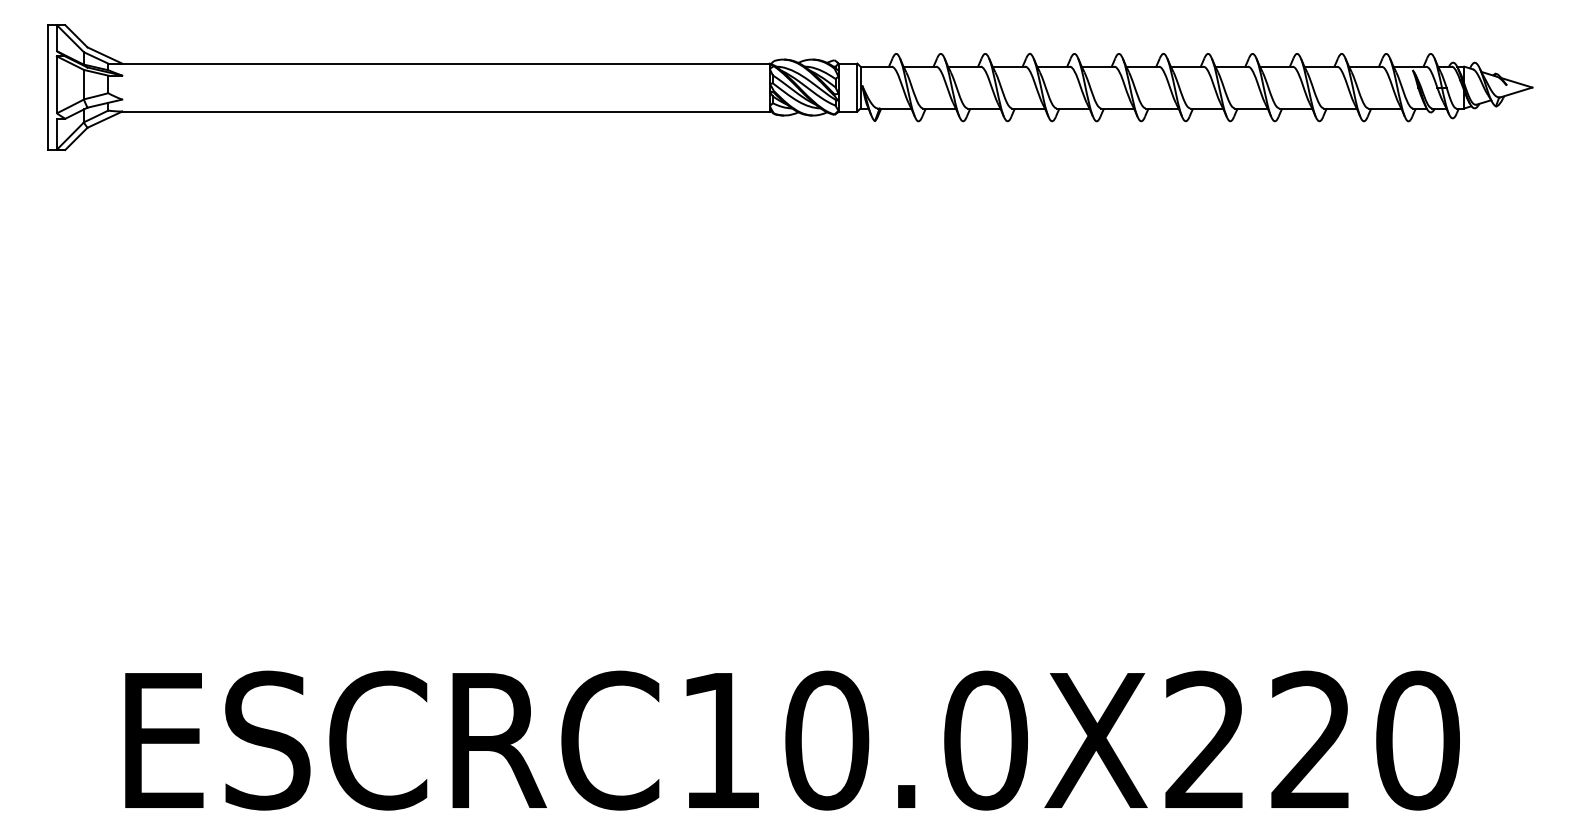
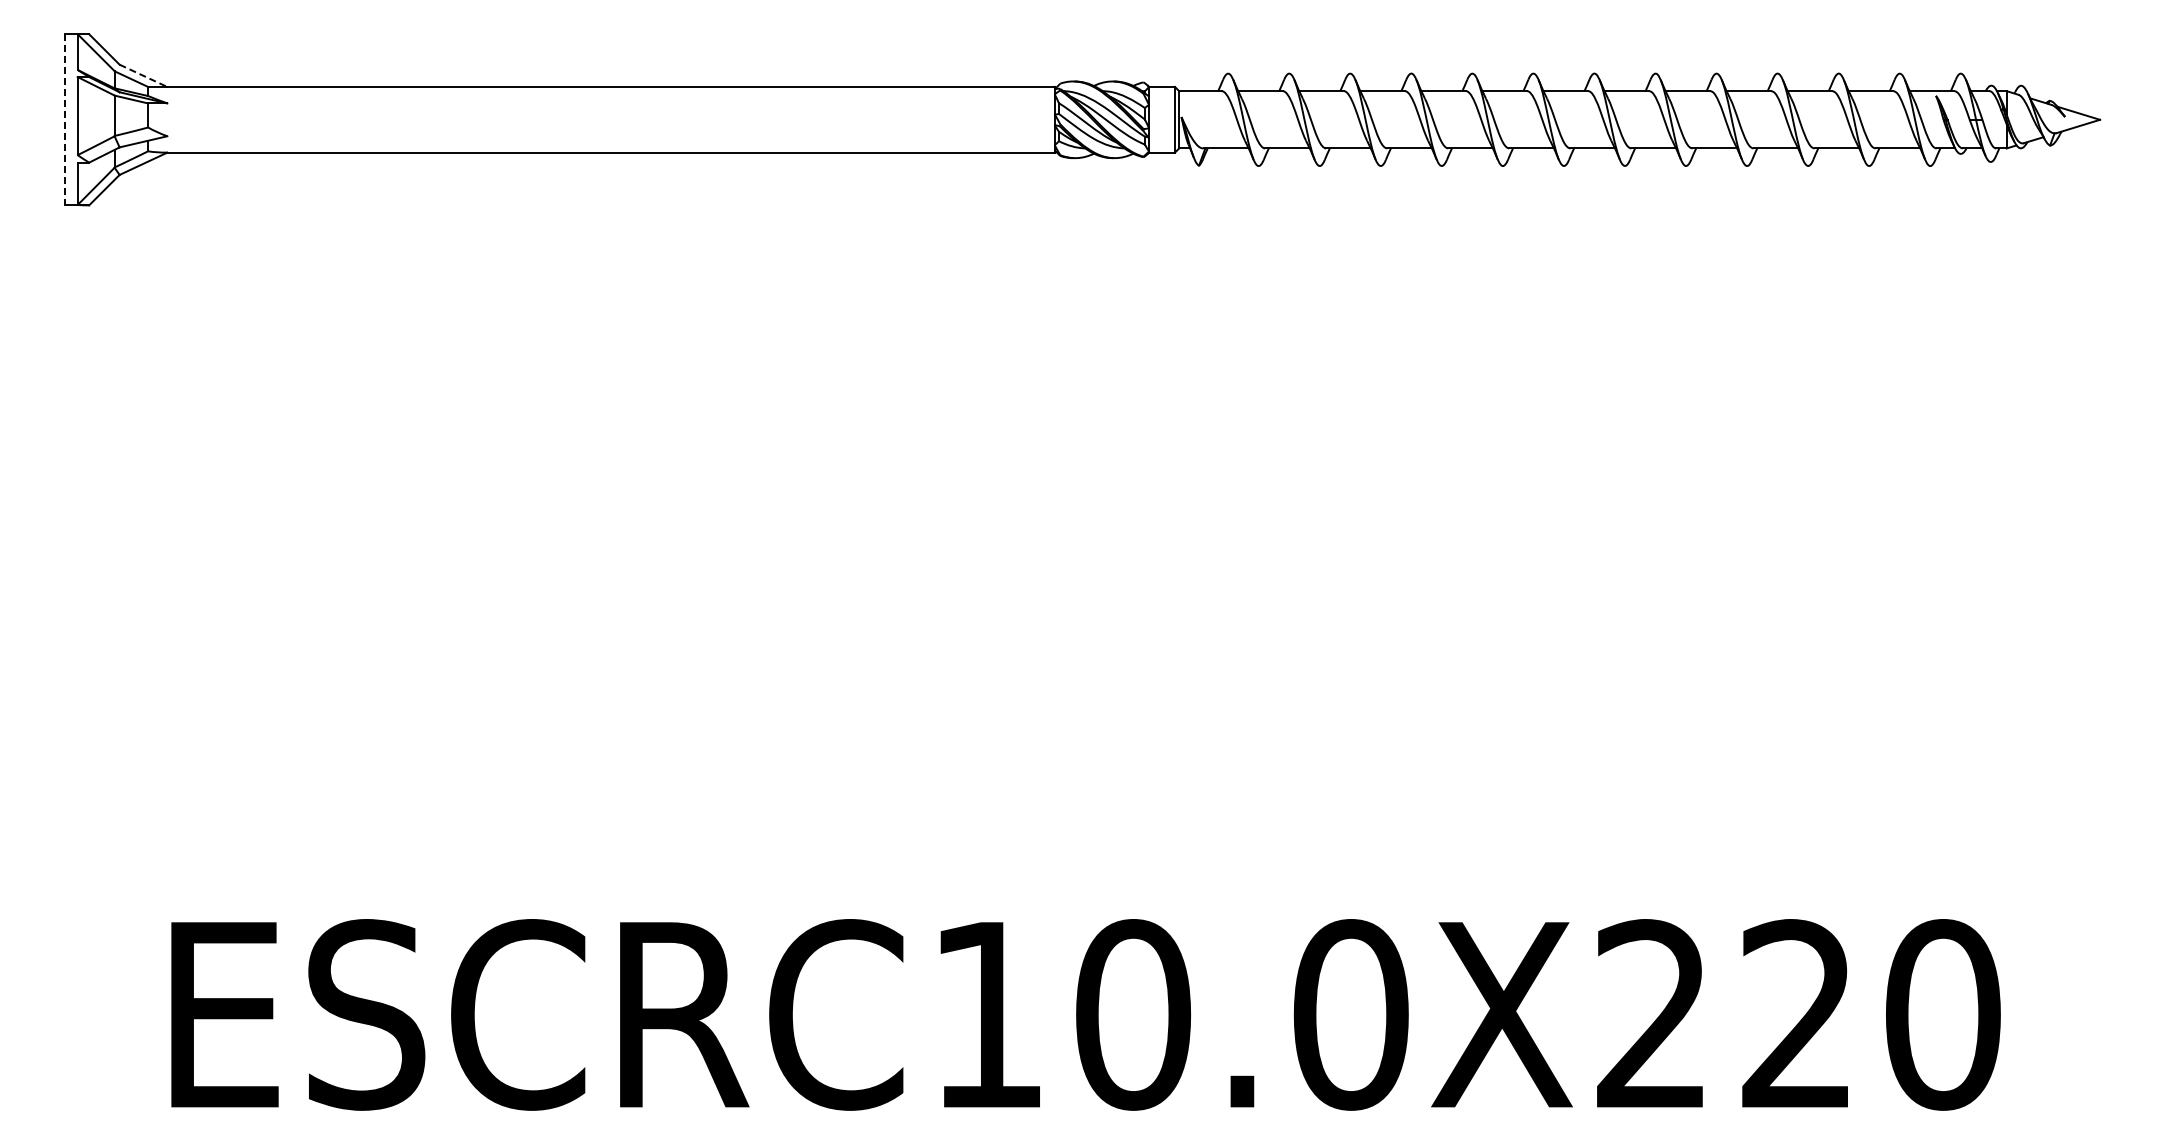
line: (104, 55) -> (143, 76), solid -> dashed
line: (47, 87) -> (64, 119), solid -> dashed

